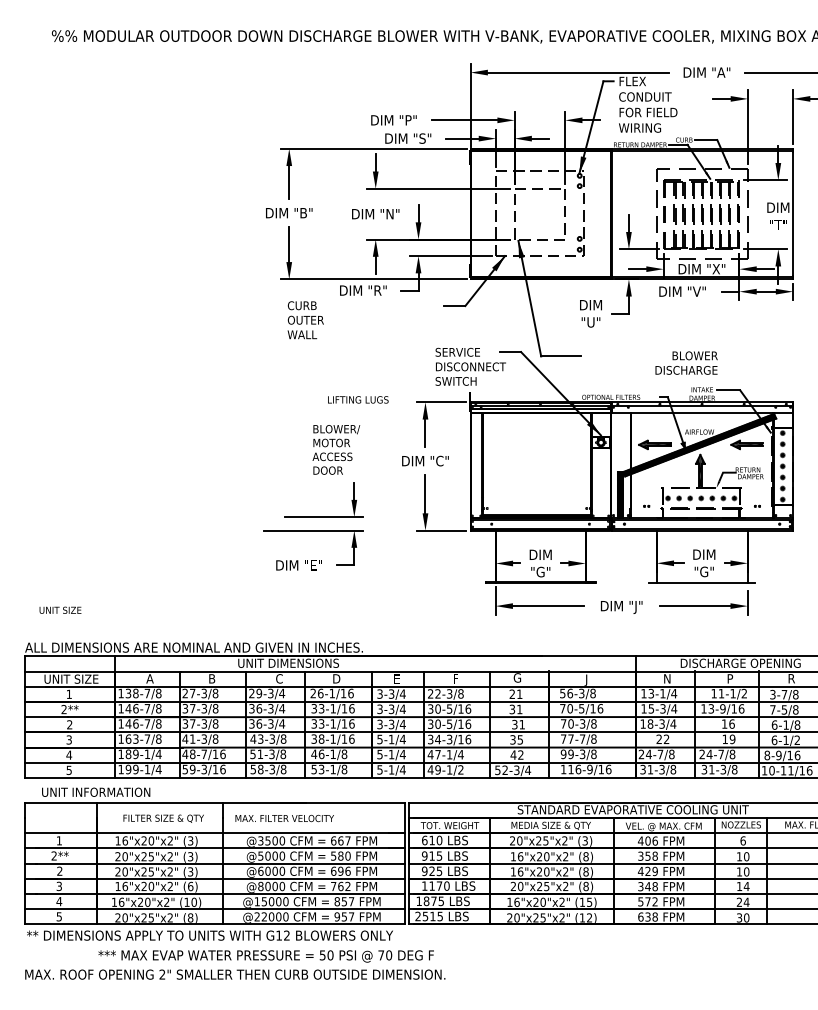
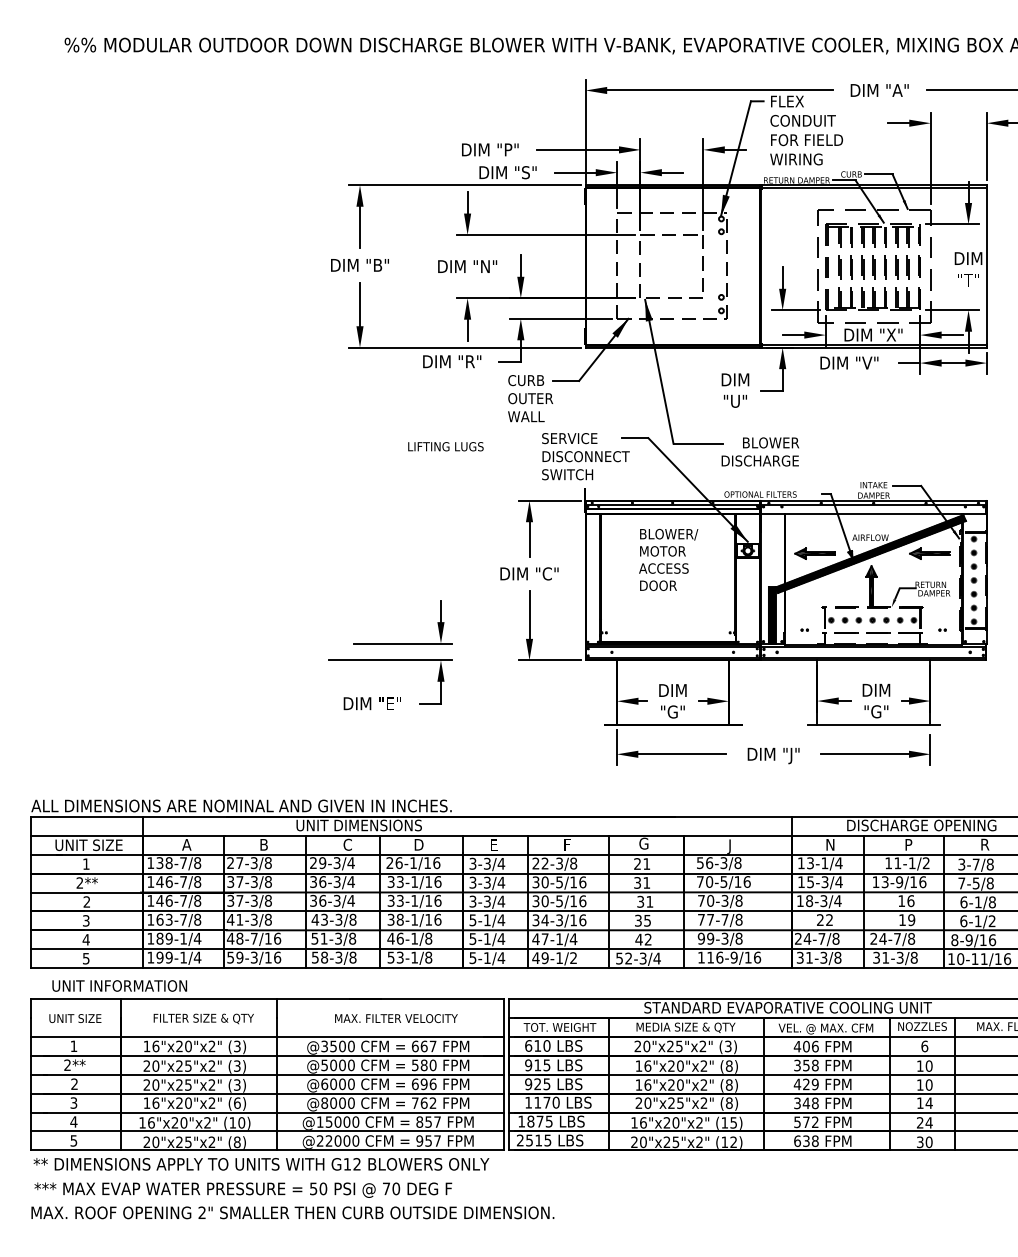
text: (305, 320) -> (530, 398), moved
text: (686, 362) -> (760, 451), moved
text: (357, 399) -> (445, 446), moved
text: (336, 449) -> (668, 559), moved
text: (60, 610) -> (75, 1018), moved
text: (284, 818) -> (396, 1018), moved
text: (266, 955) -> (243, 1189), moved

